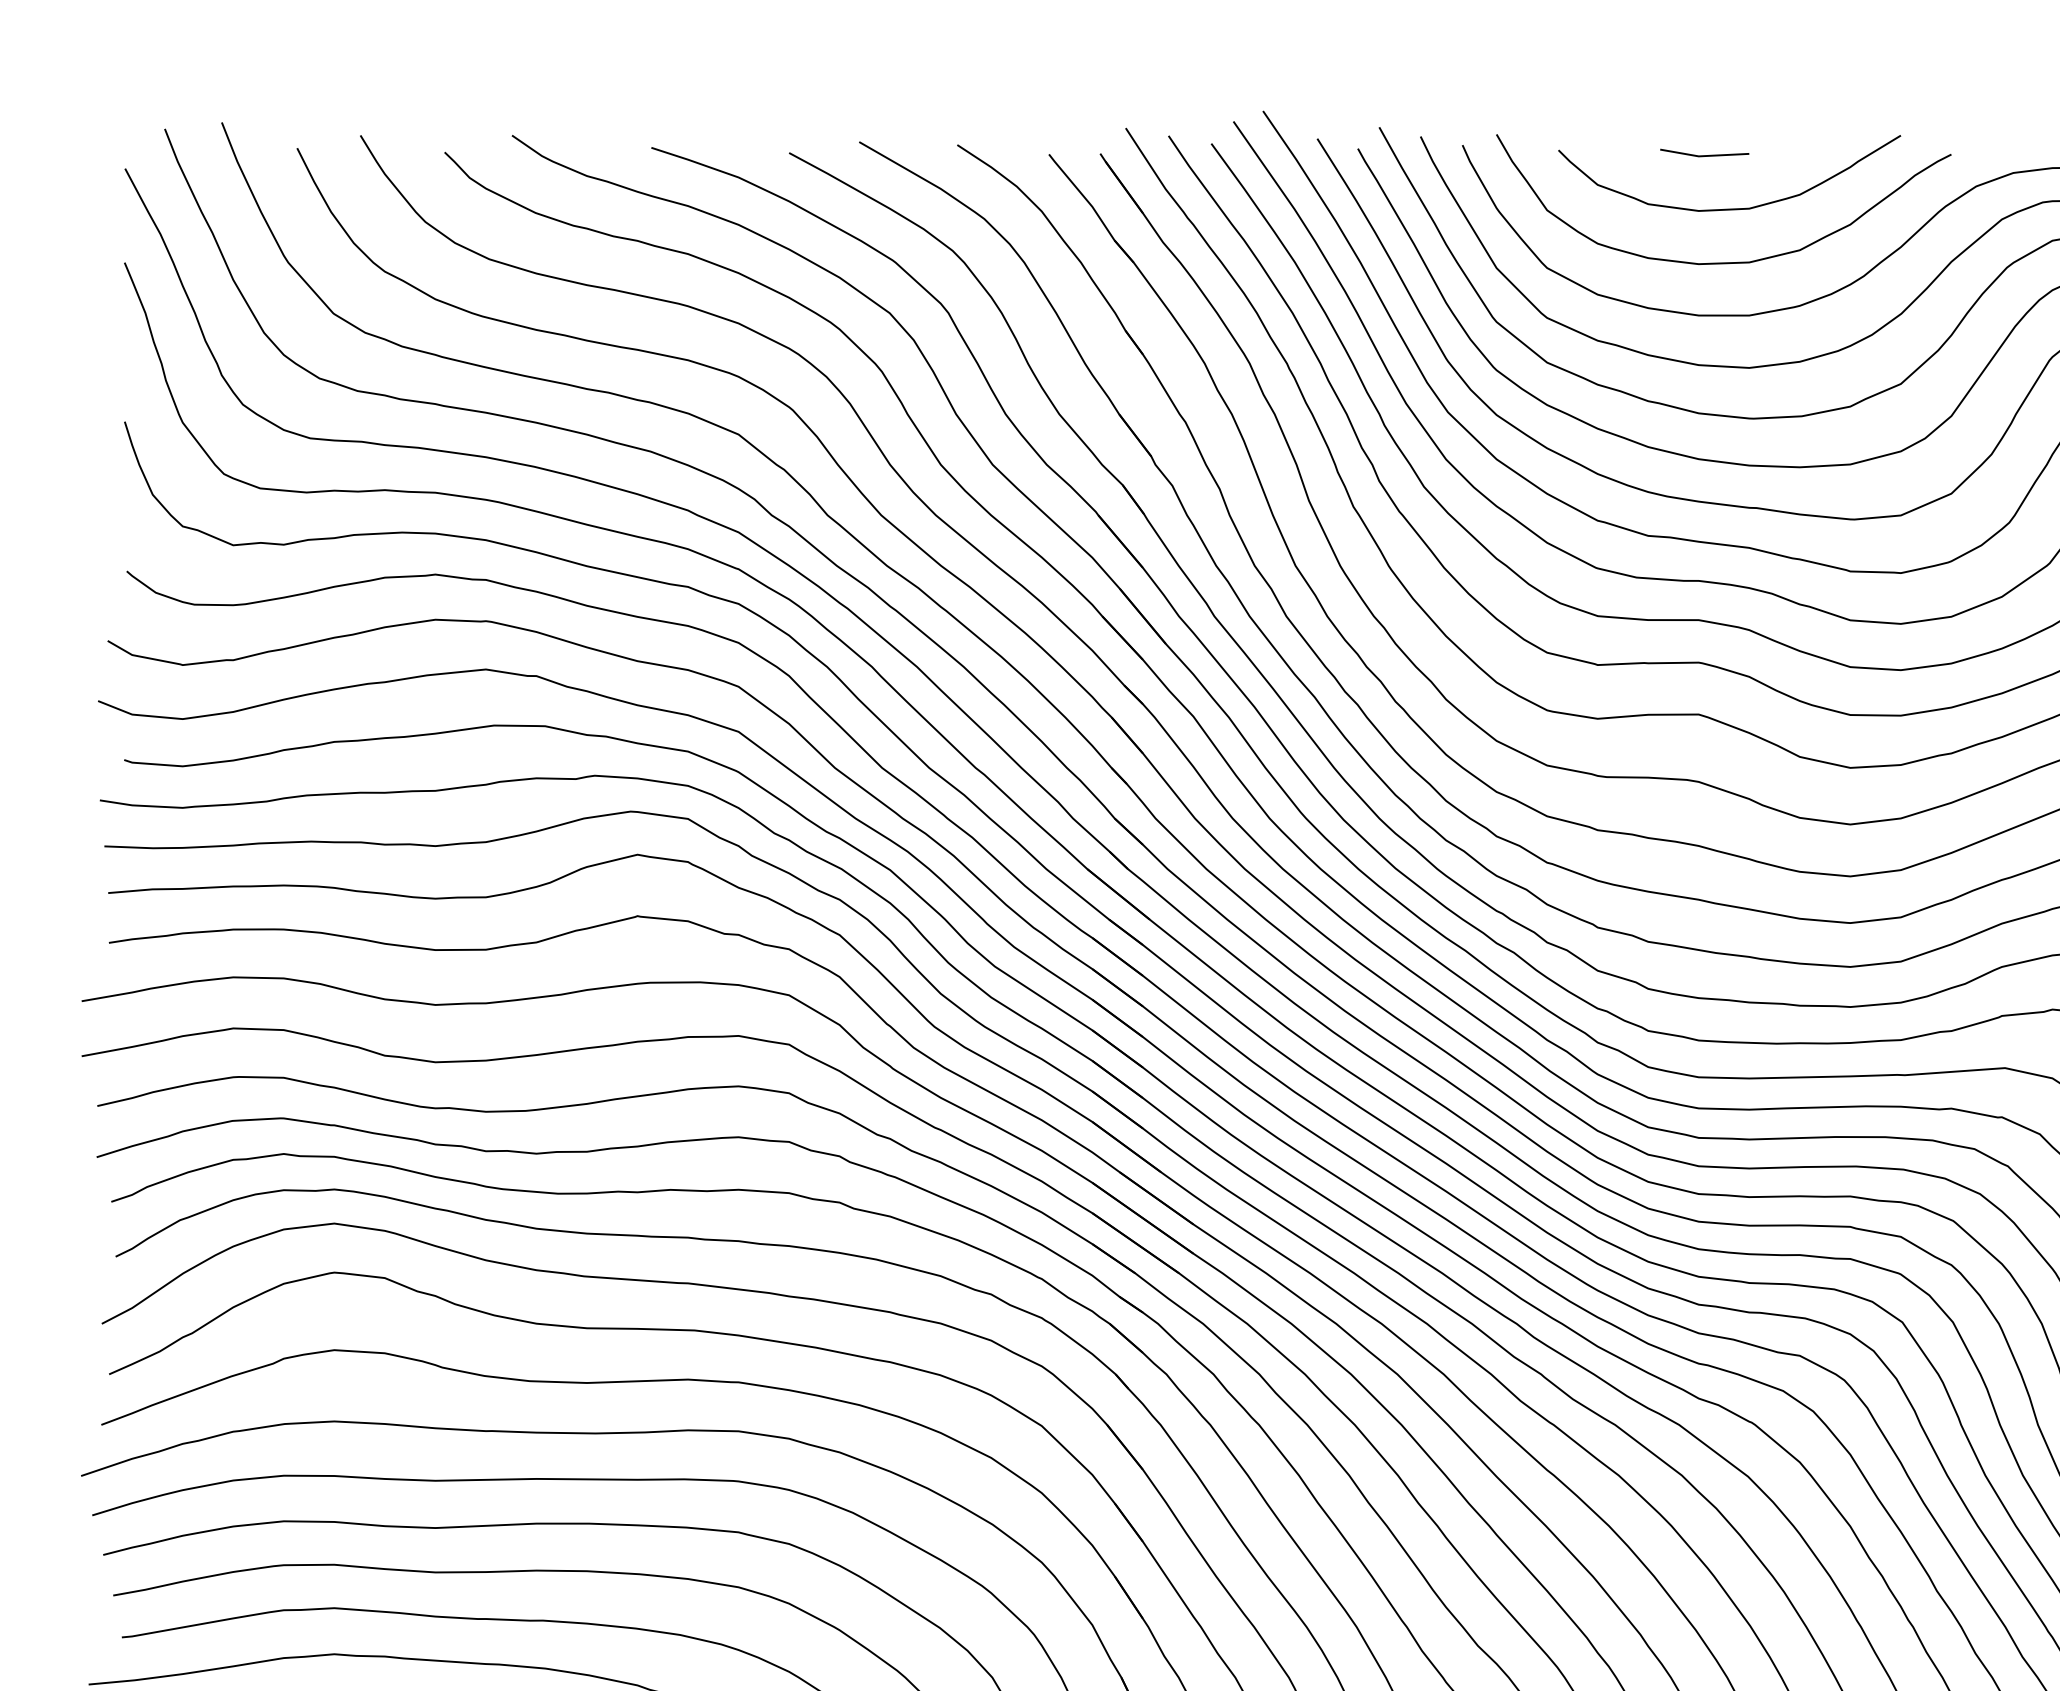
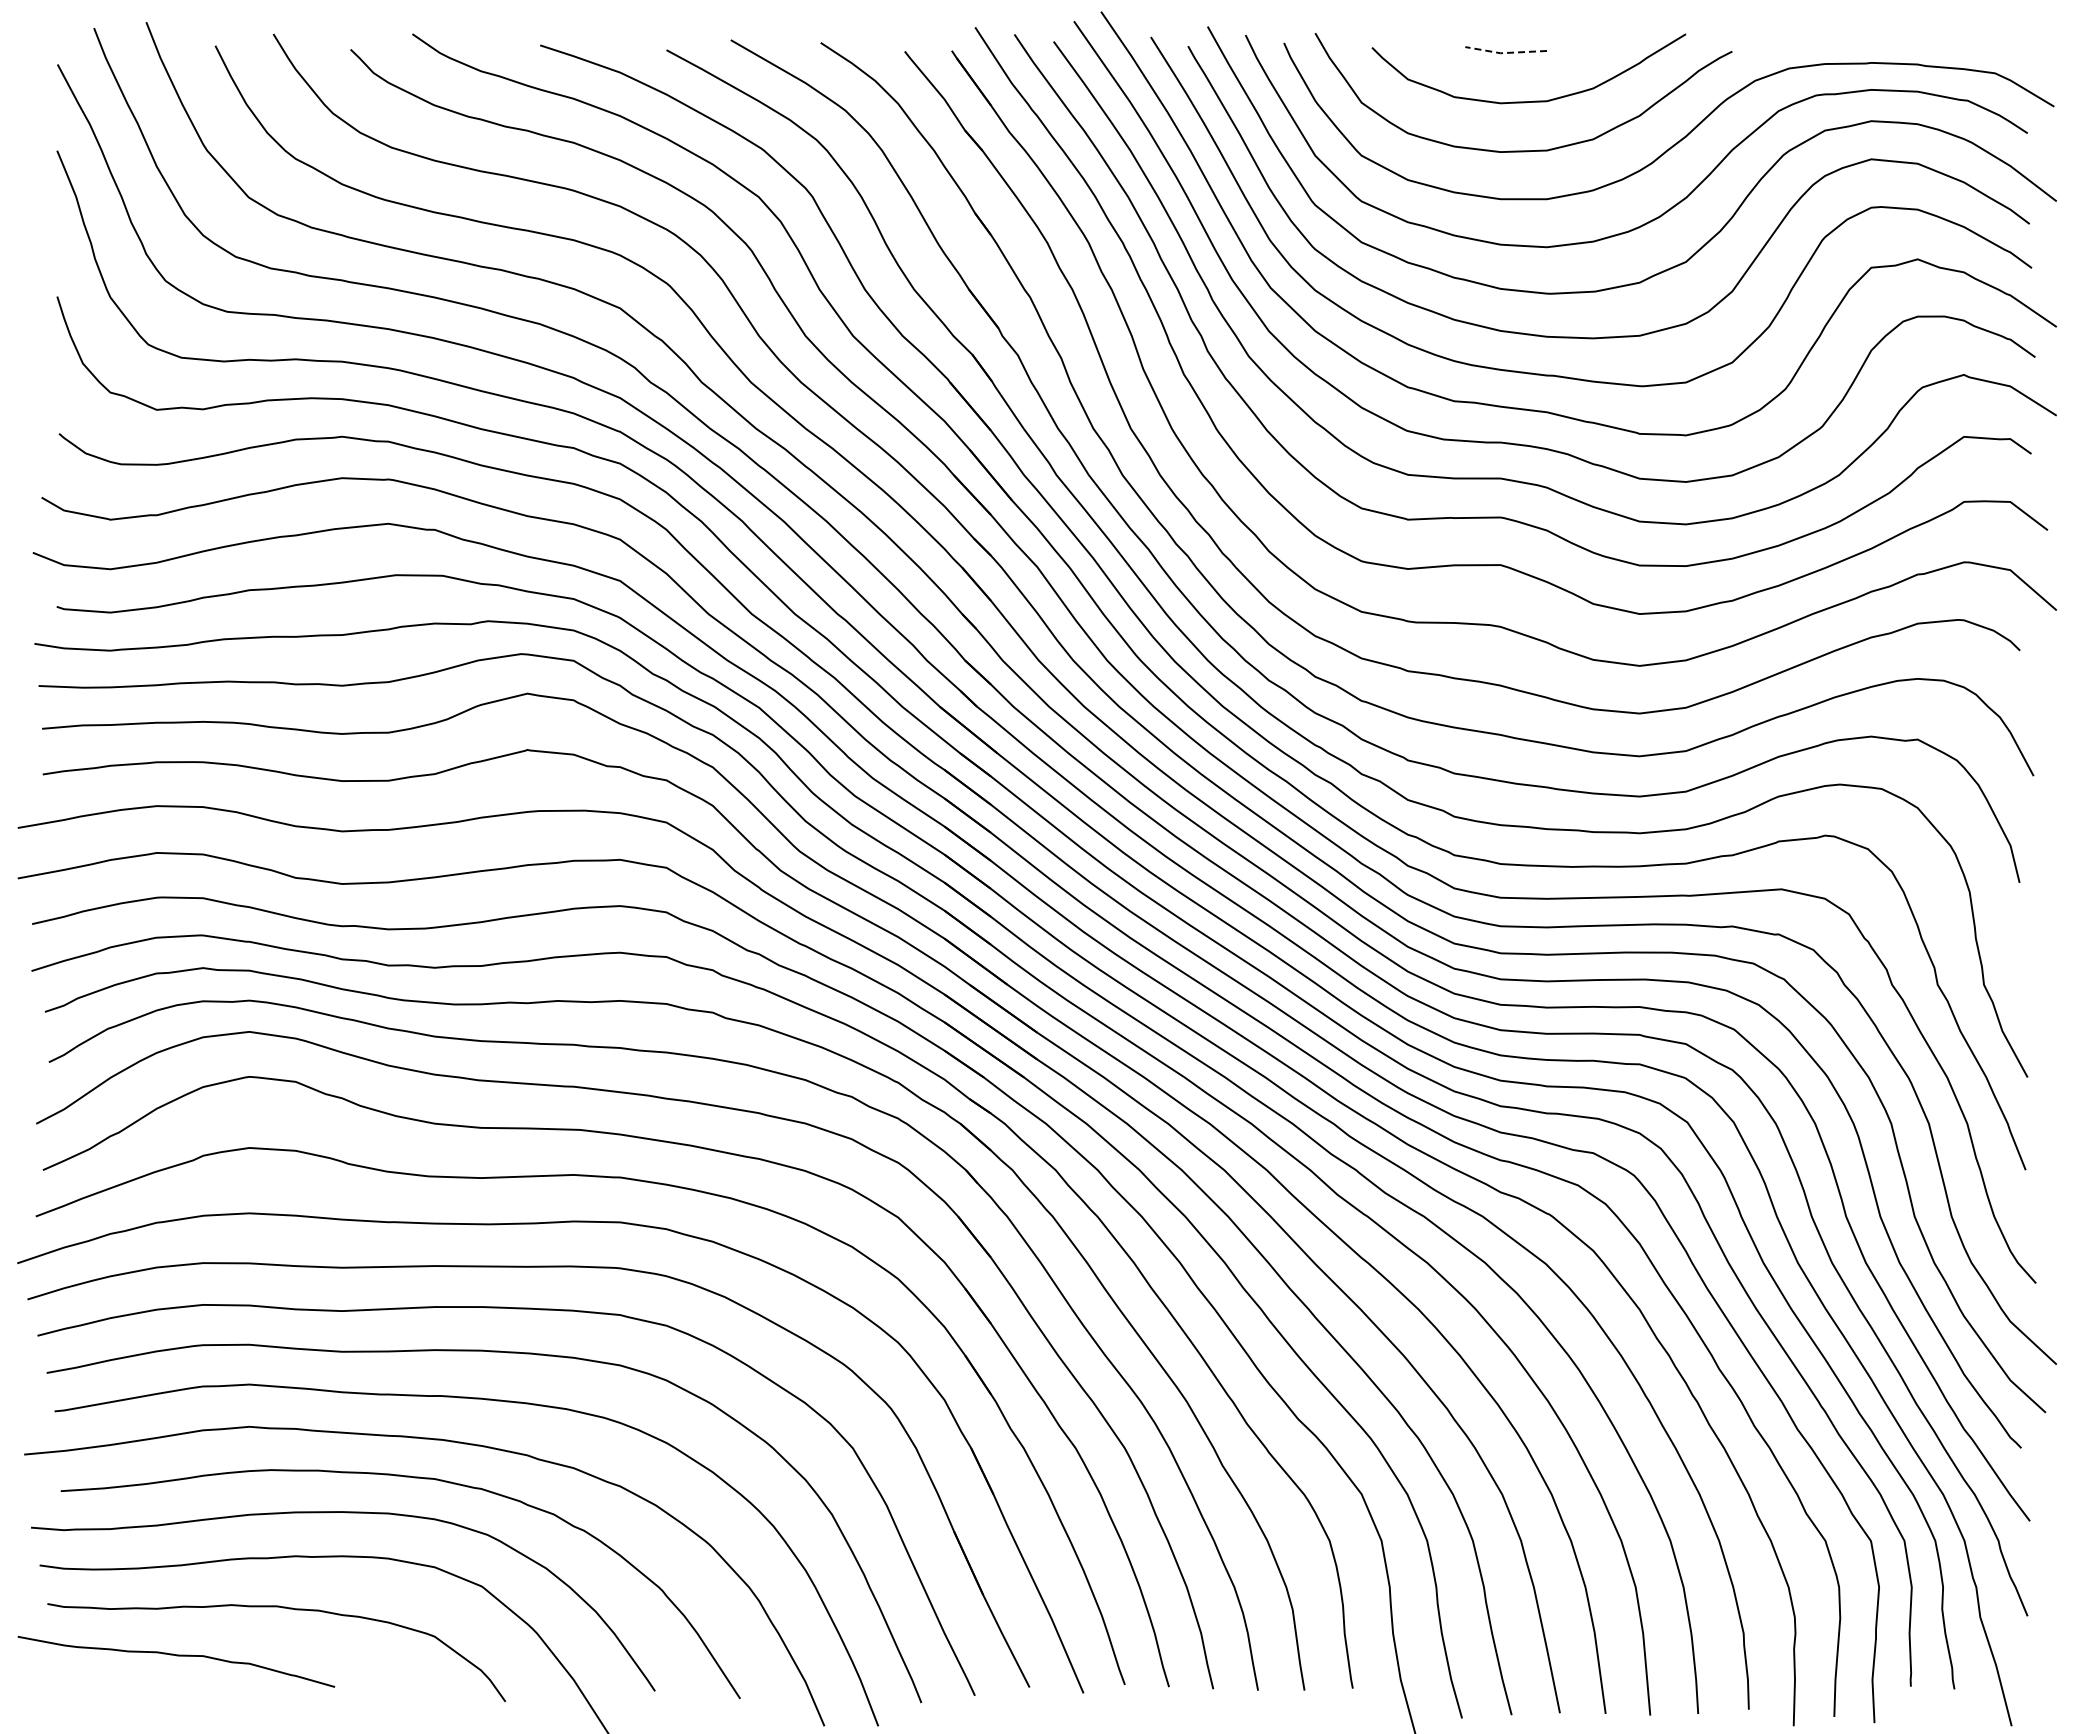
line: (1704, 156) -> (1505, 53), solid -> dashed

